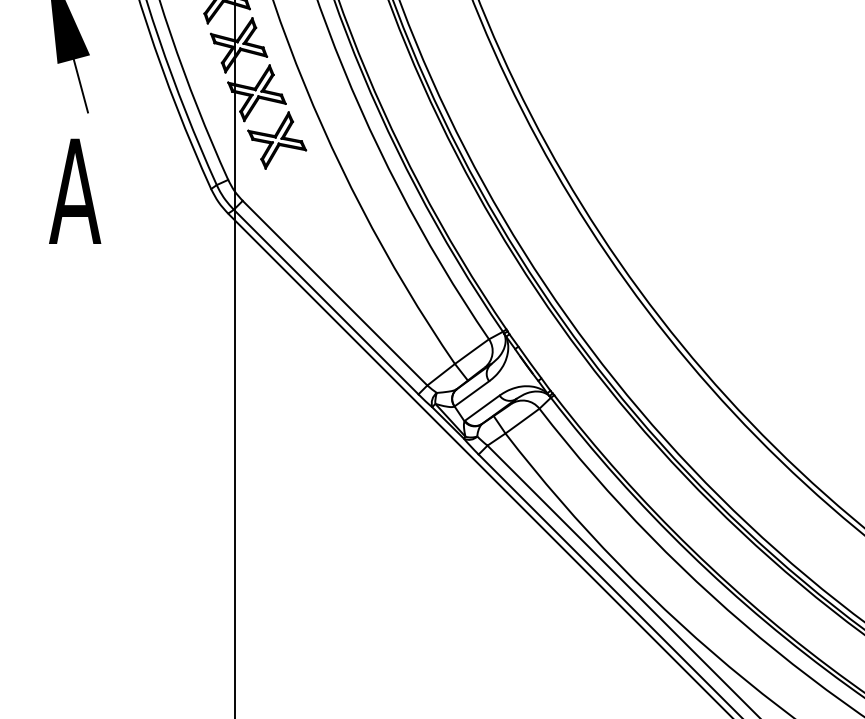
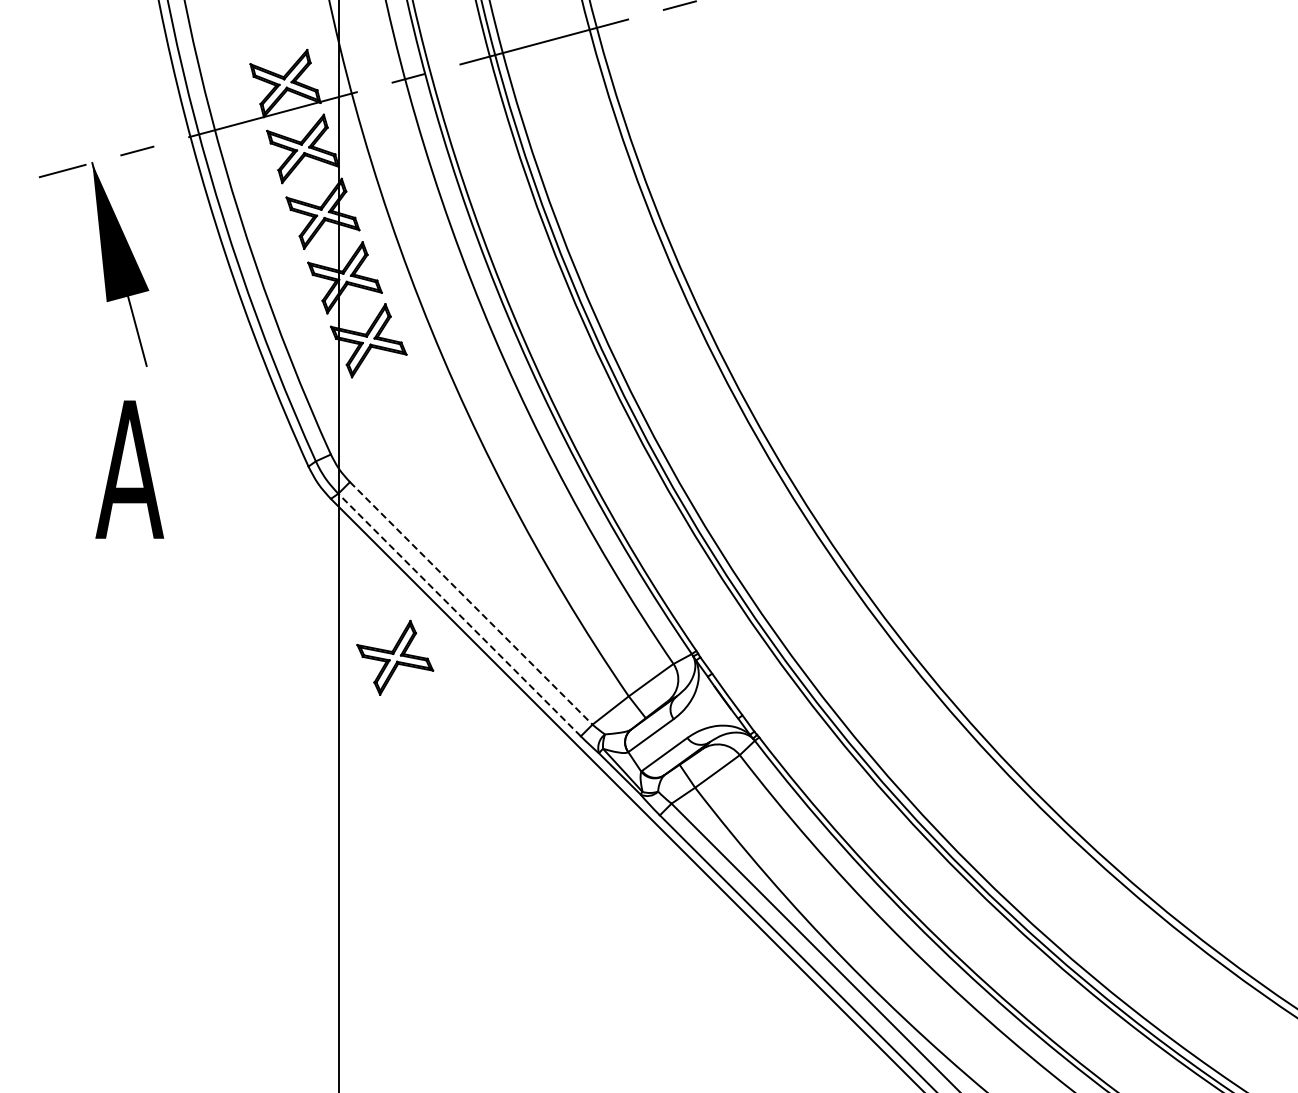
part: (277, 140) -> (395, 657), moved
line: (335, 293) -> (471, 603), solid -> dashed
line: (326, 301) -> (459, 614), solid -> dashed

